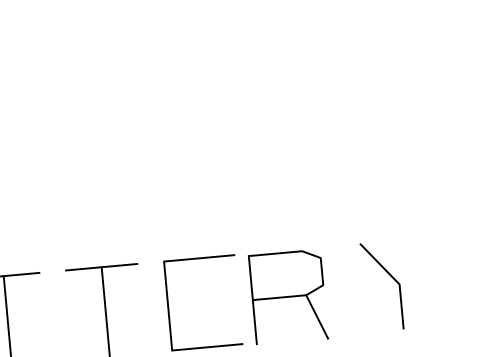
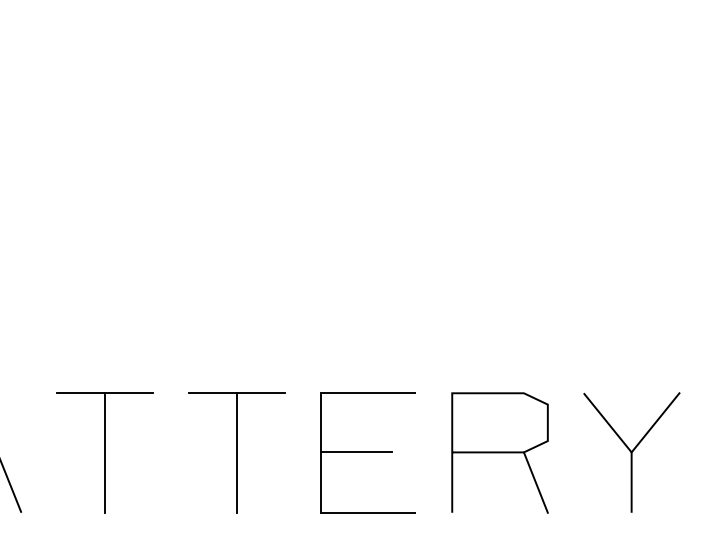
line: (415, 260) -> (655, 422), added
part: (288, 296) -> (499, 452), moved
line: (194, 303) -> (356, 452), added

